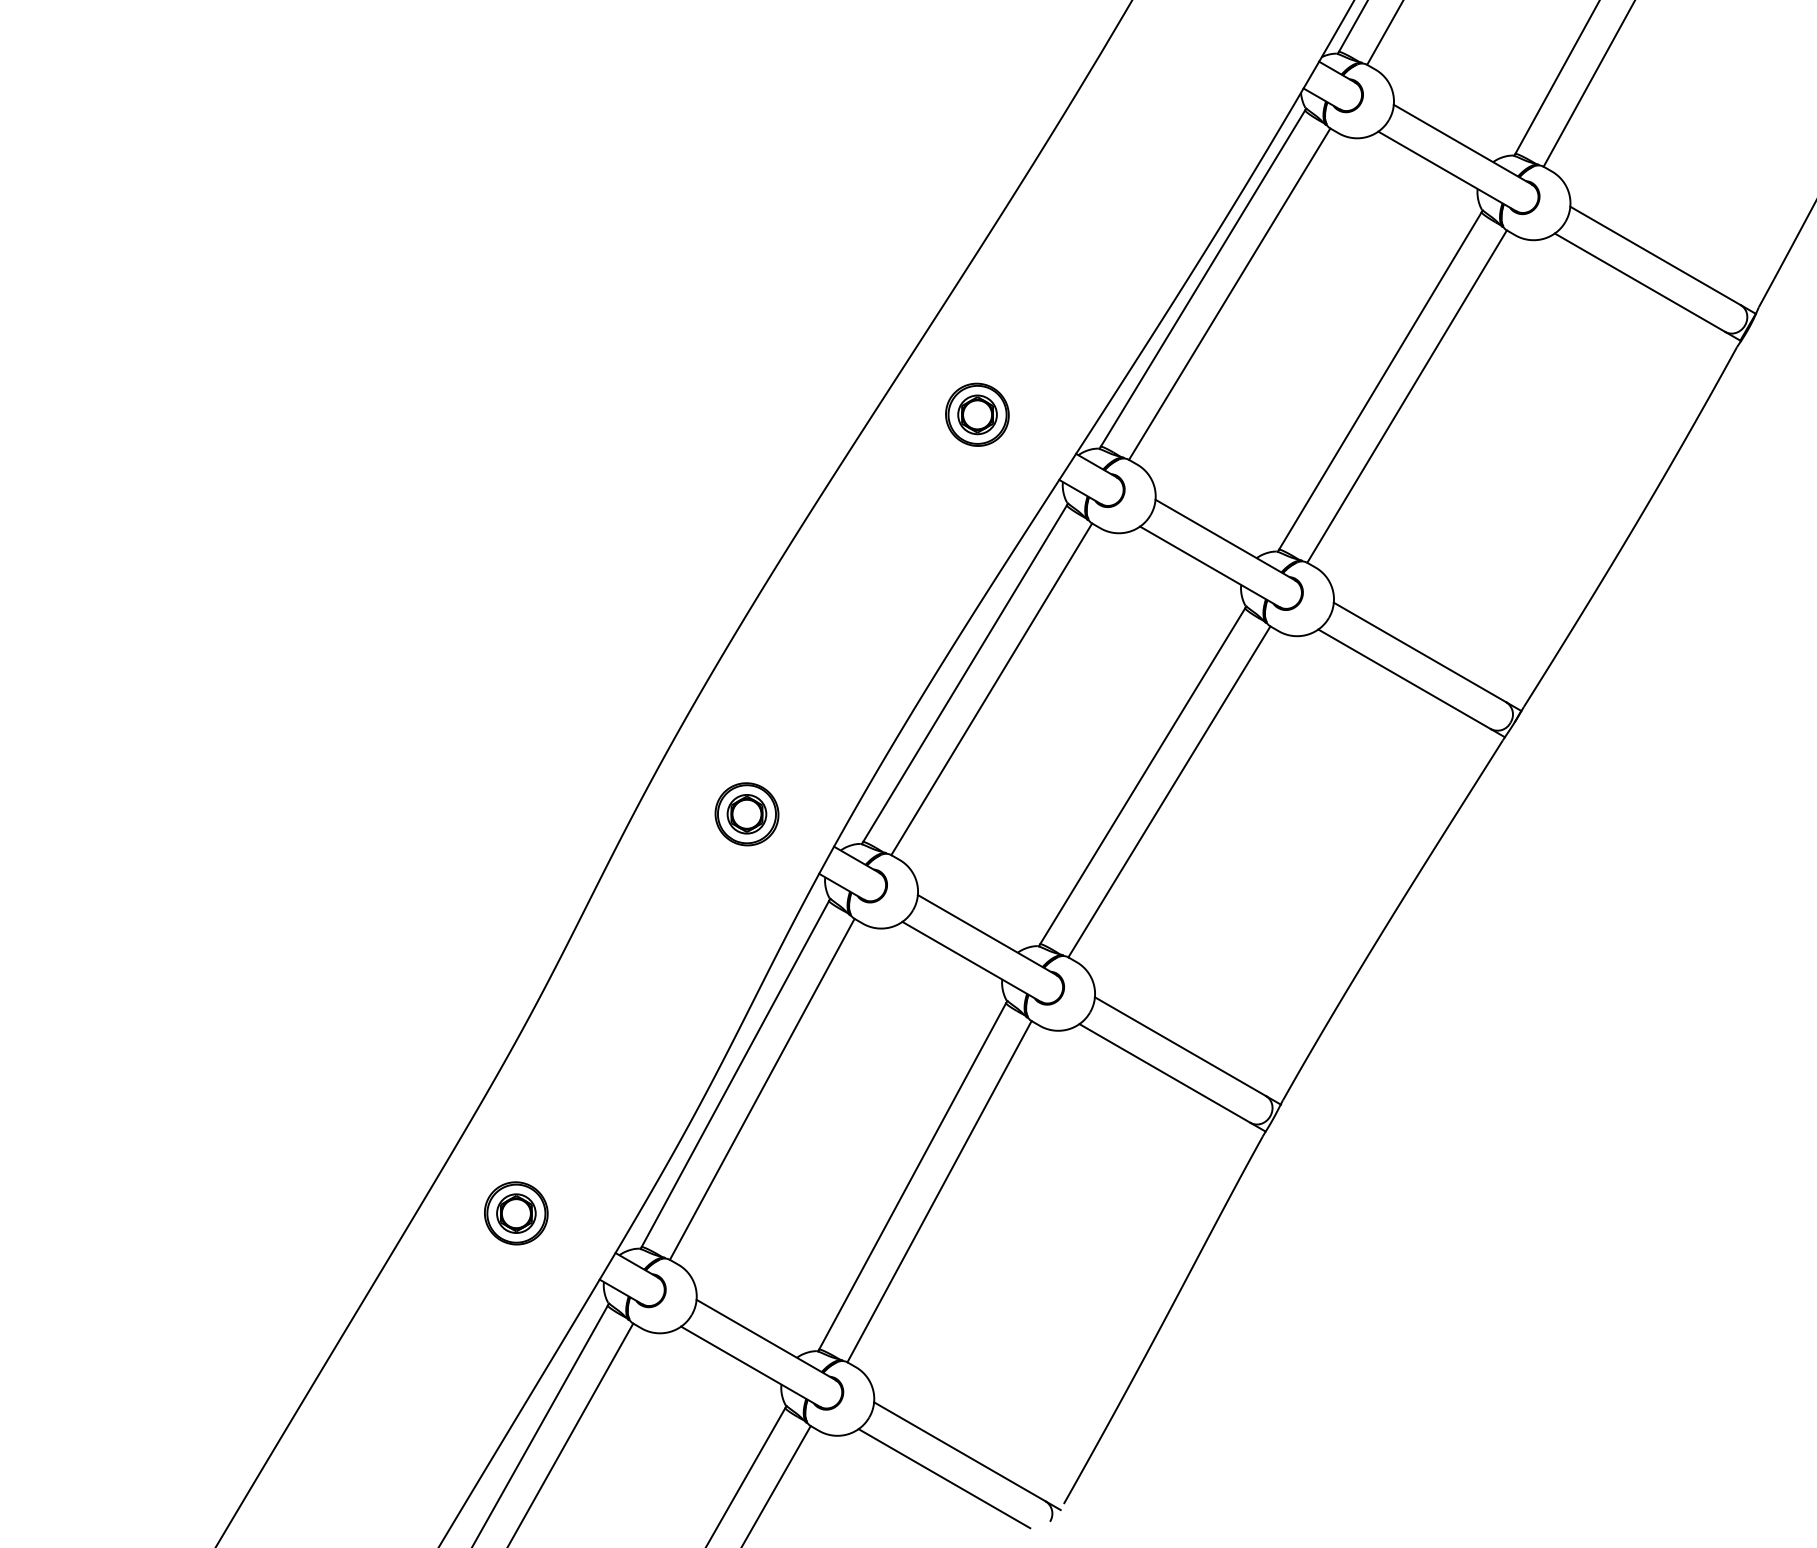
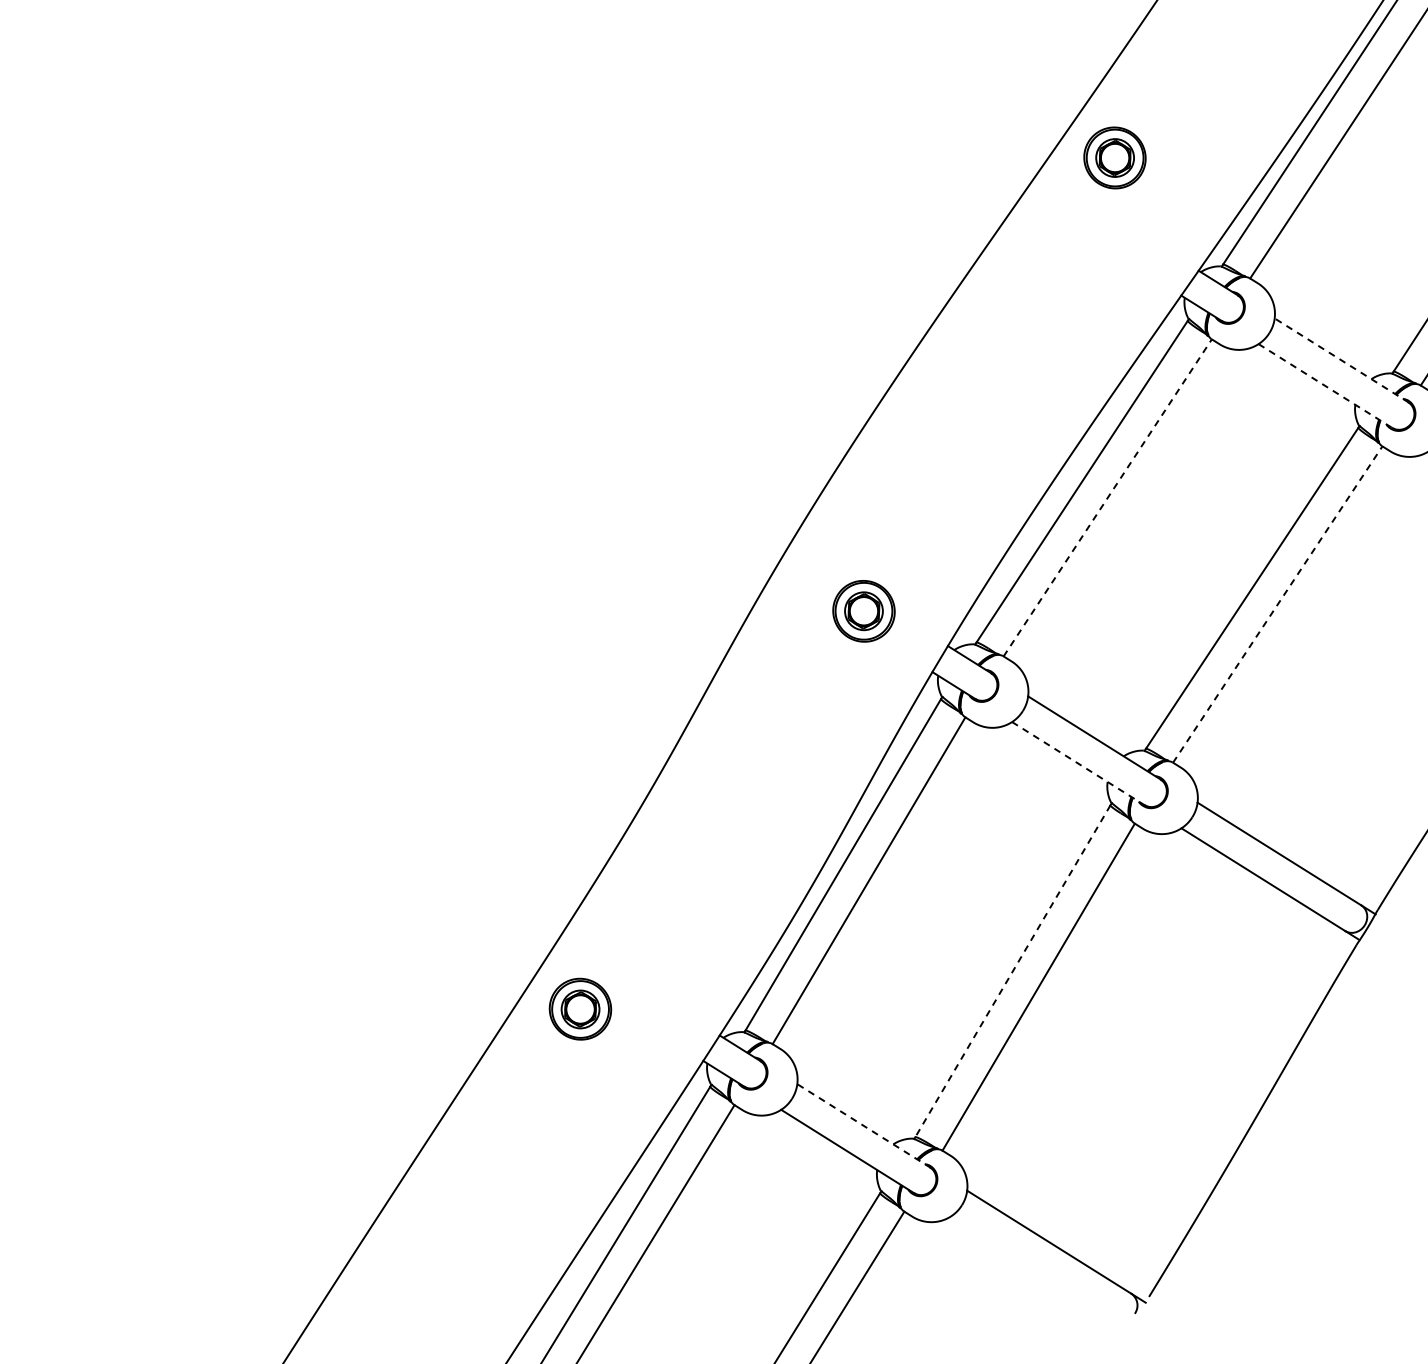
part: (977, 414) -> (1115, 157), moved
line: (1225, 540) -> (1341, 360), solid -> dashed
line: (1210, 567) -> (1325, 386), solid -> dashed
line: (991, 689) -> (1107, 498), solid -> dashed
line: (1169, 791) -> (1277, 604), solid -> dashed
line: (972, 962) -> (1079, 764), solid -> dashed
line: (912, 1176) -> (1012, 971), solid -> dashed
part: (516, 1213) -> (580, 1009), moved
line: (766, 1340) -> (864, 1126), solid -> dashed
line: (944, 1478) -> (1033, 1267), removed

